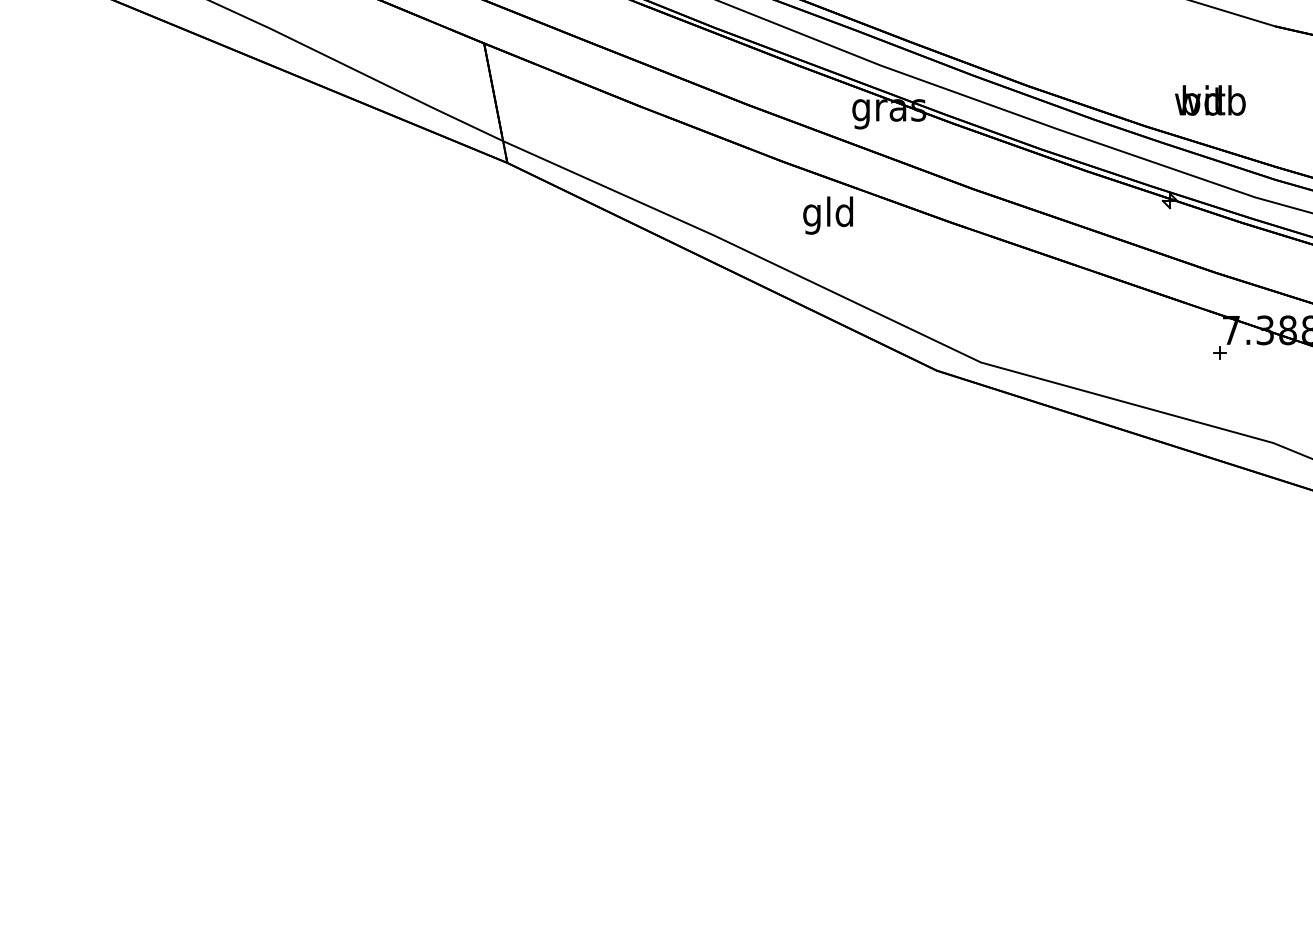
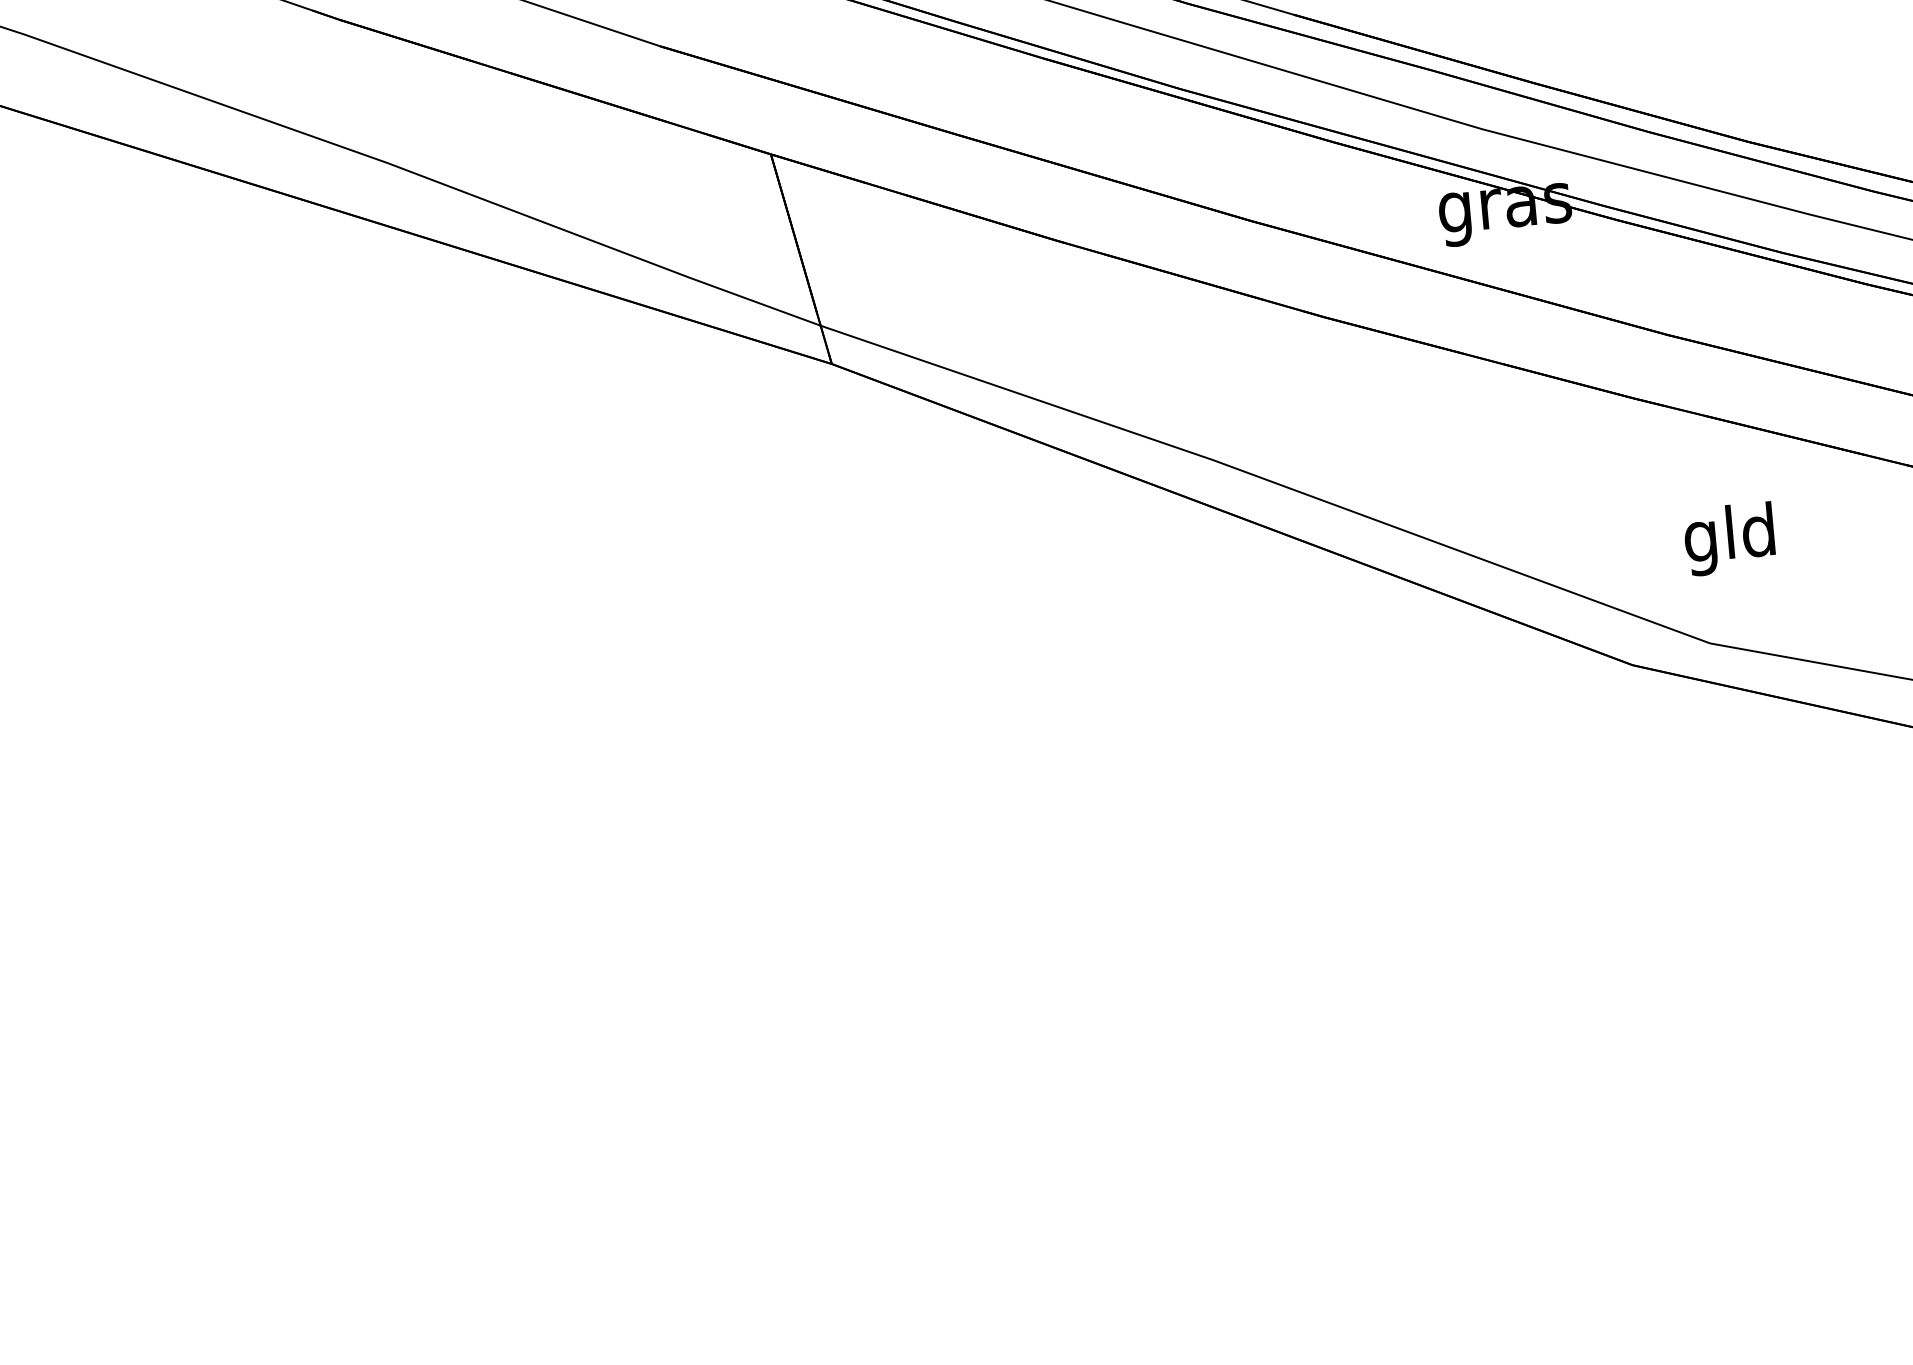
text: (827, 215) -> (1728, 539), moved

